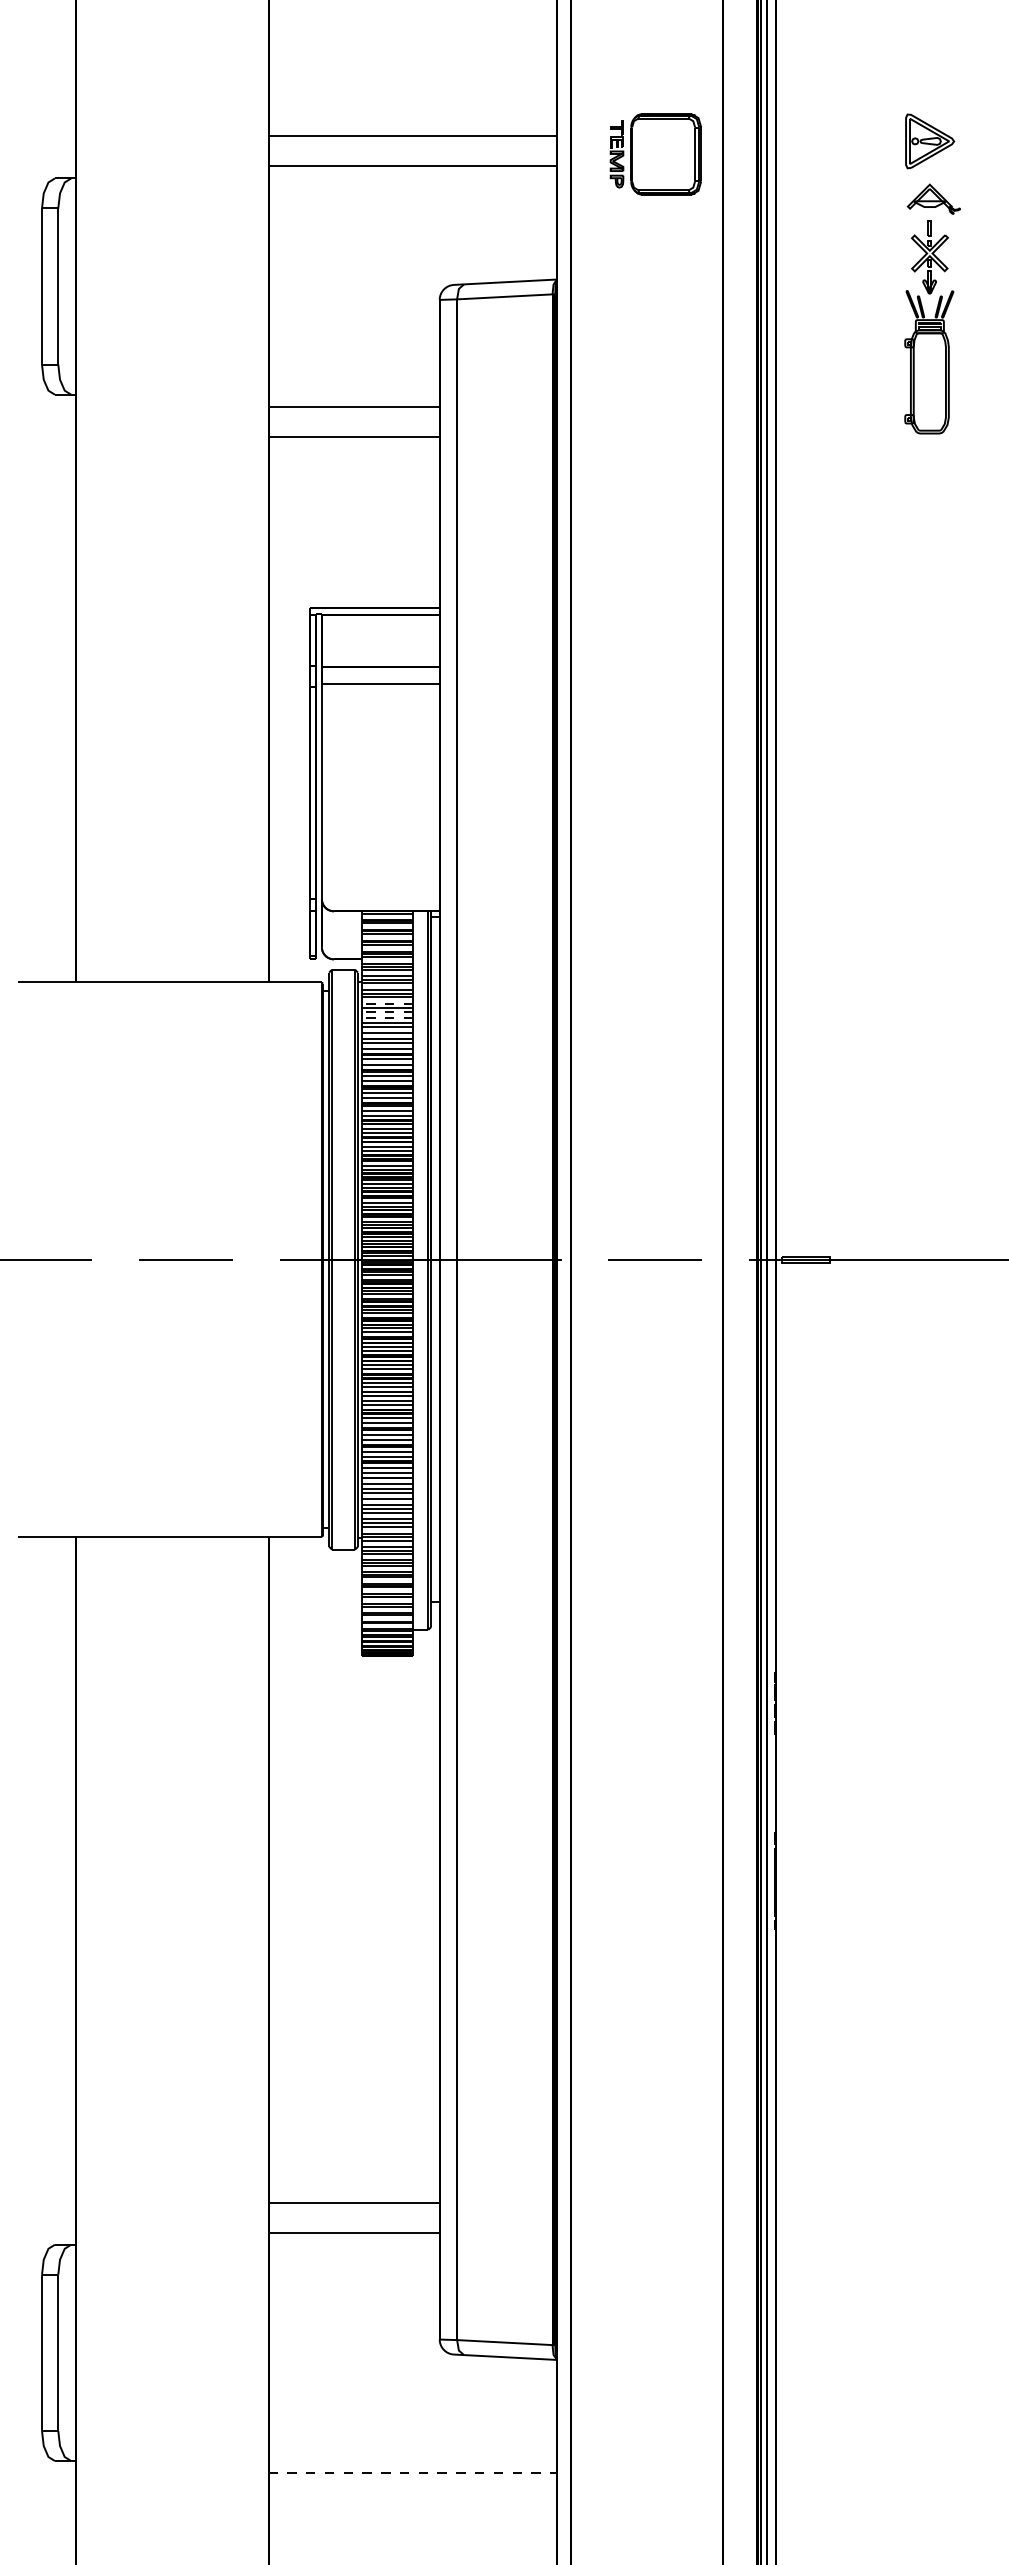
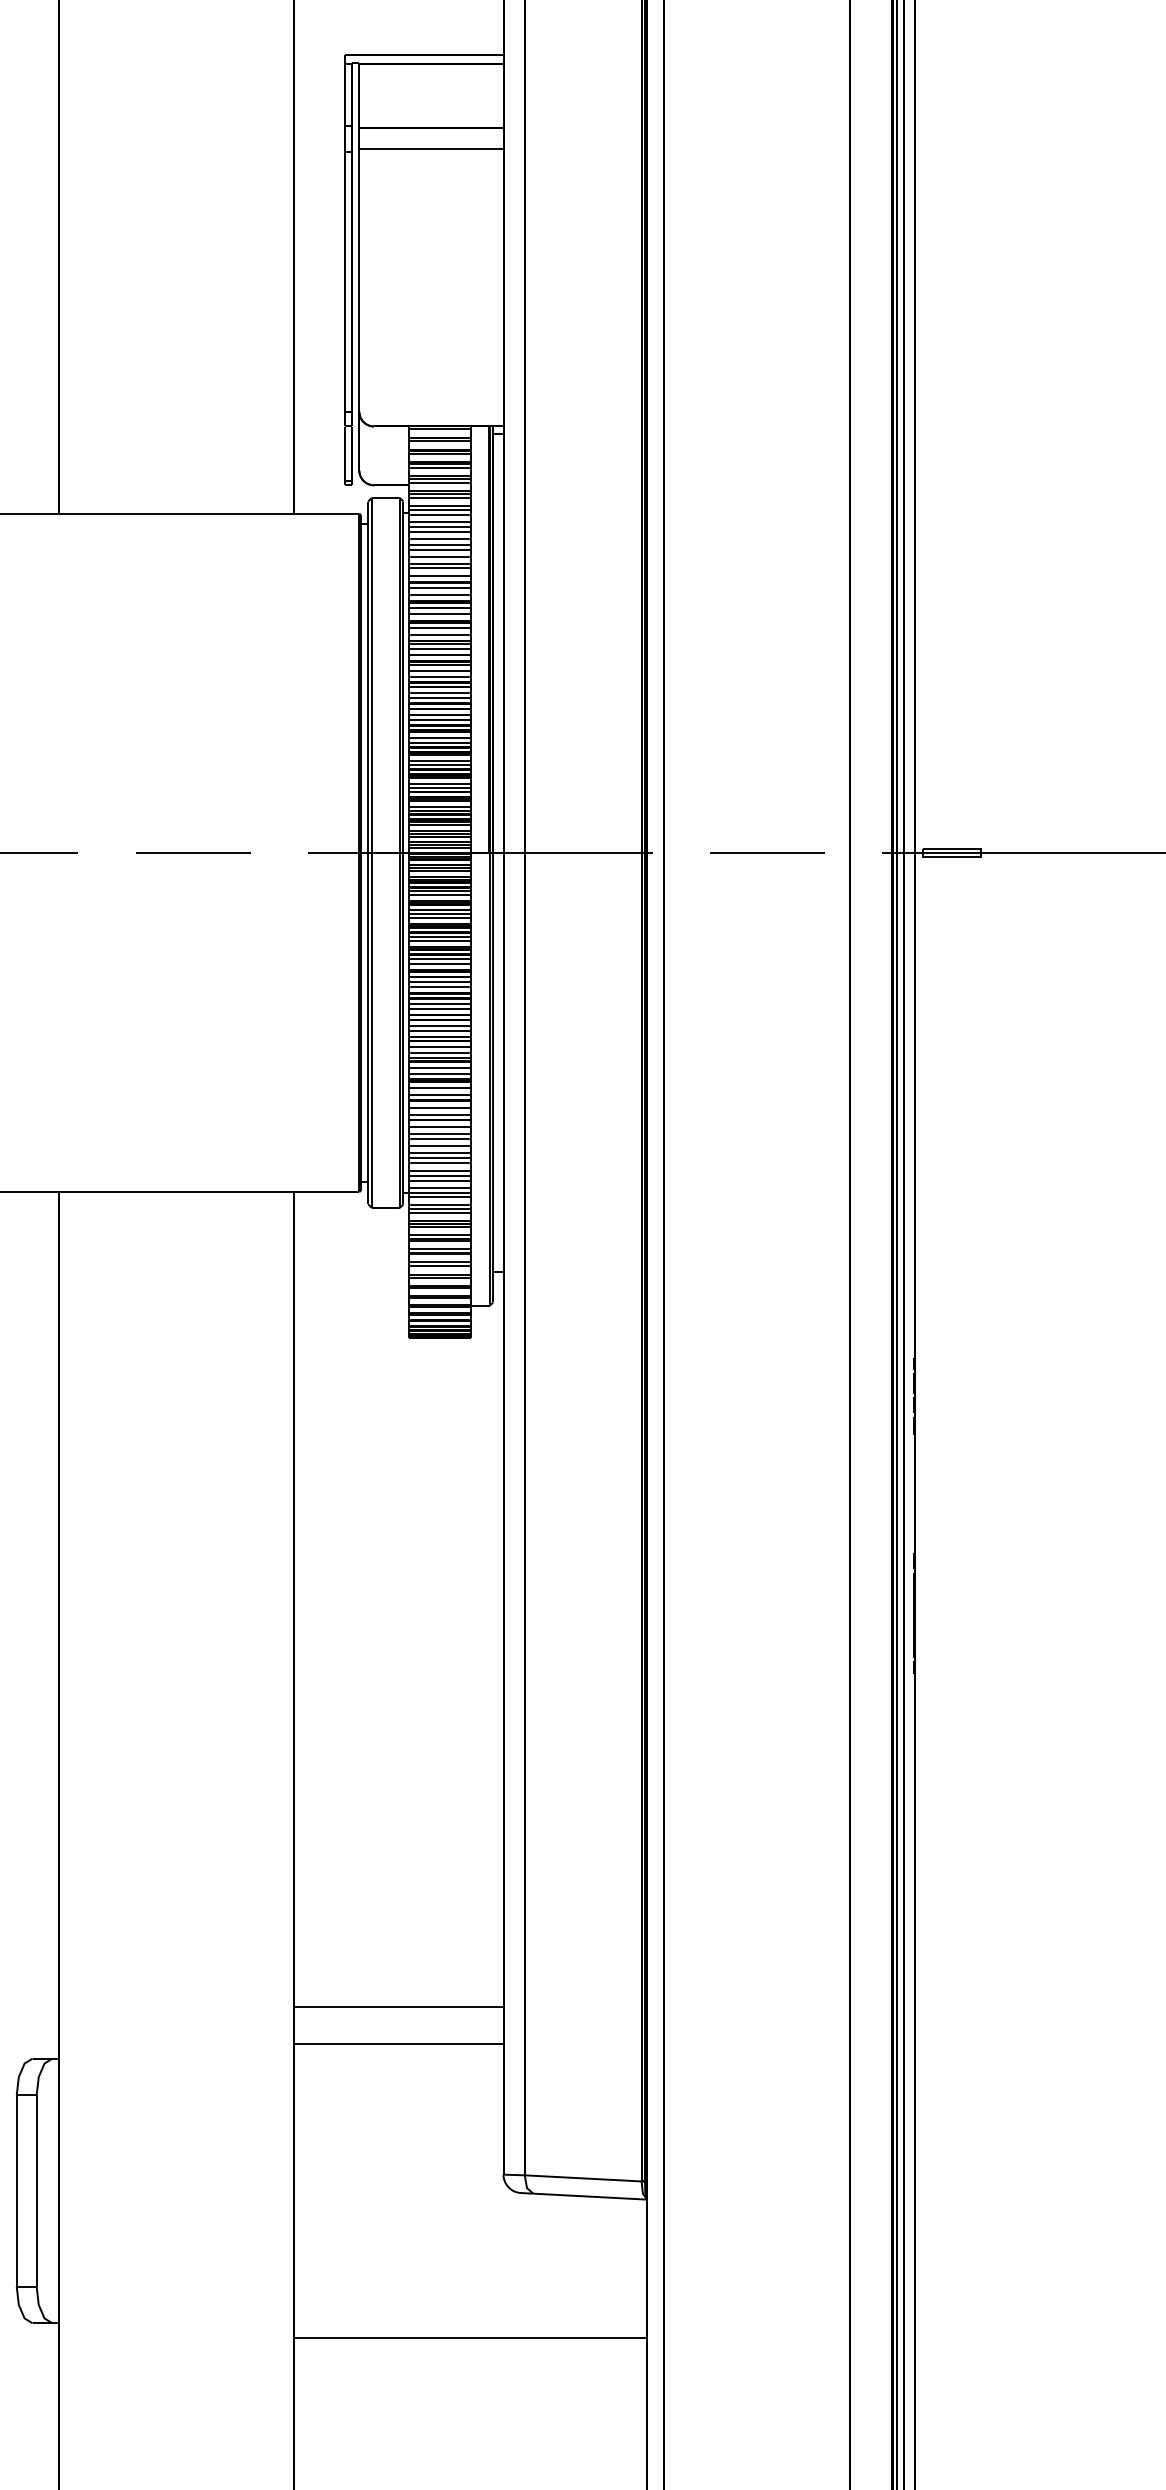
line: (387, 1003) -> (439, 539), dashed -> solid
line: (387, 1012) -> (439, 550), dashed -> solid
line: (387, 1018) -> (439, 557), dashed -> solid
line: (413, 2473) -> (471, 2338), dashed -> solid

